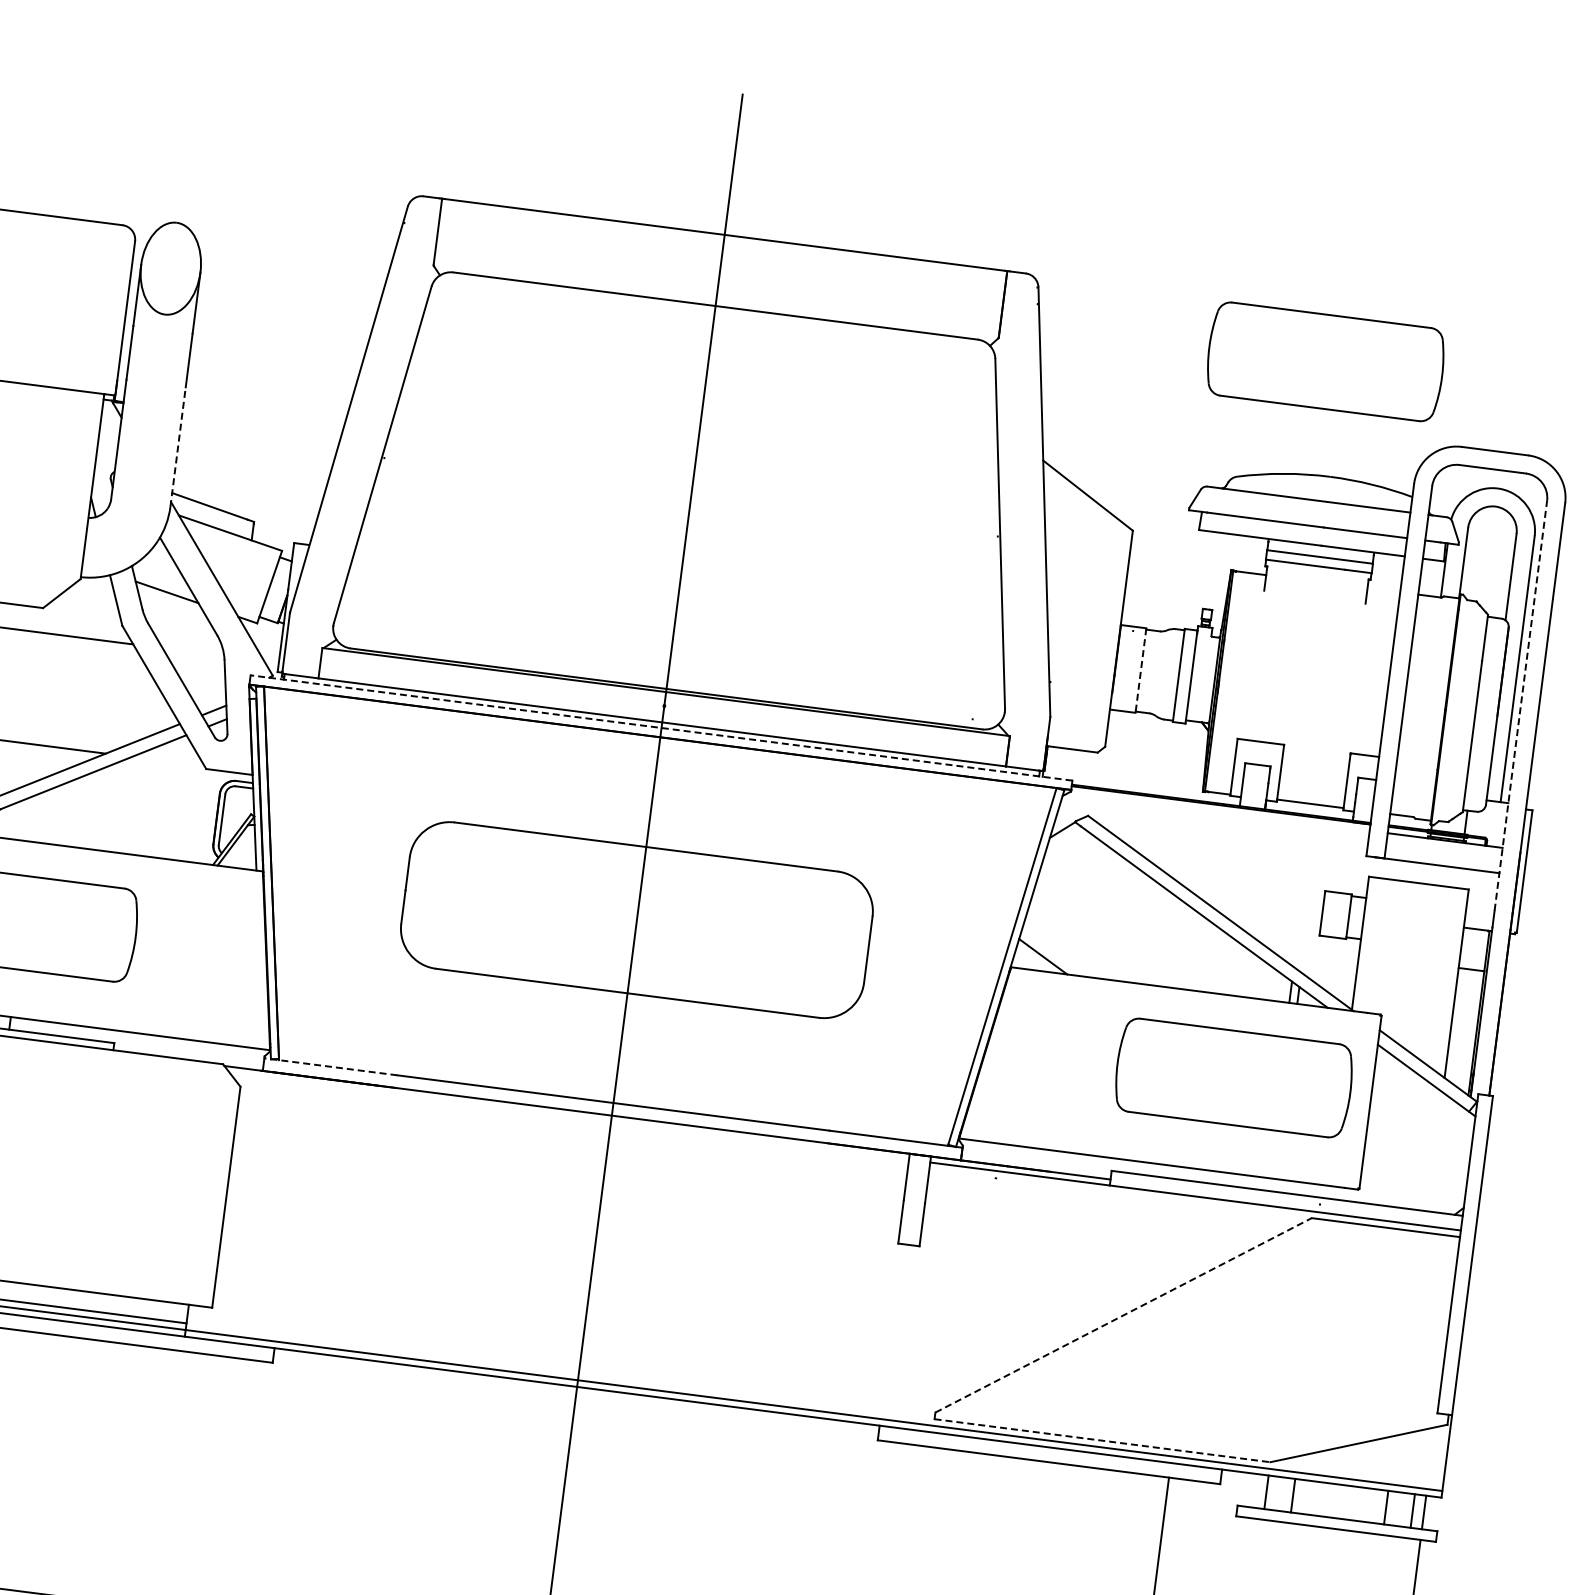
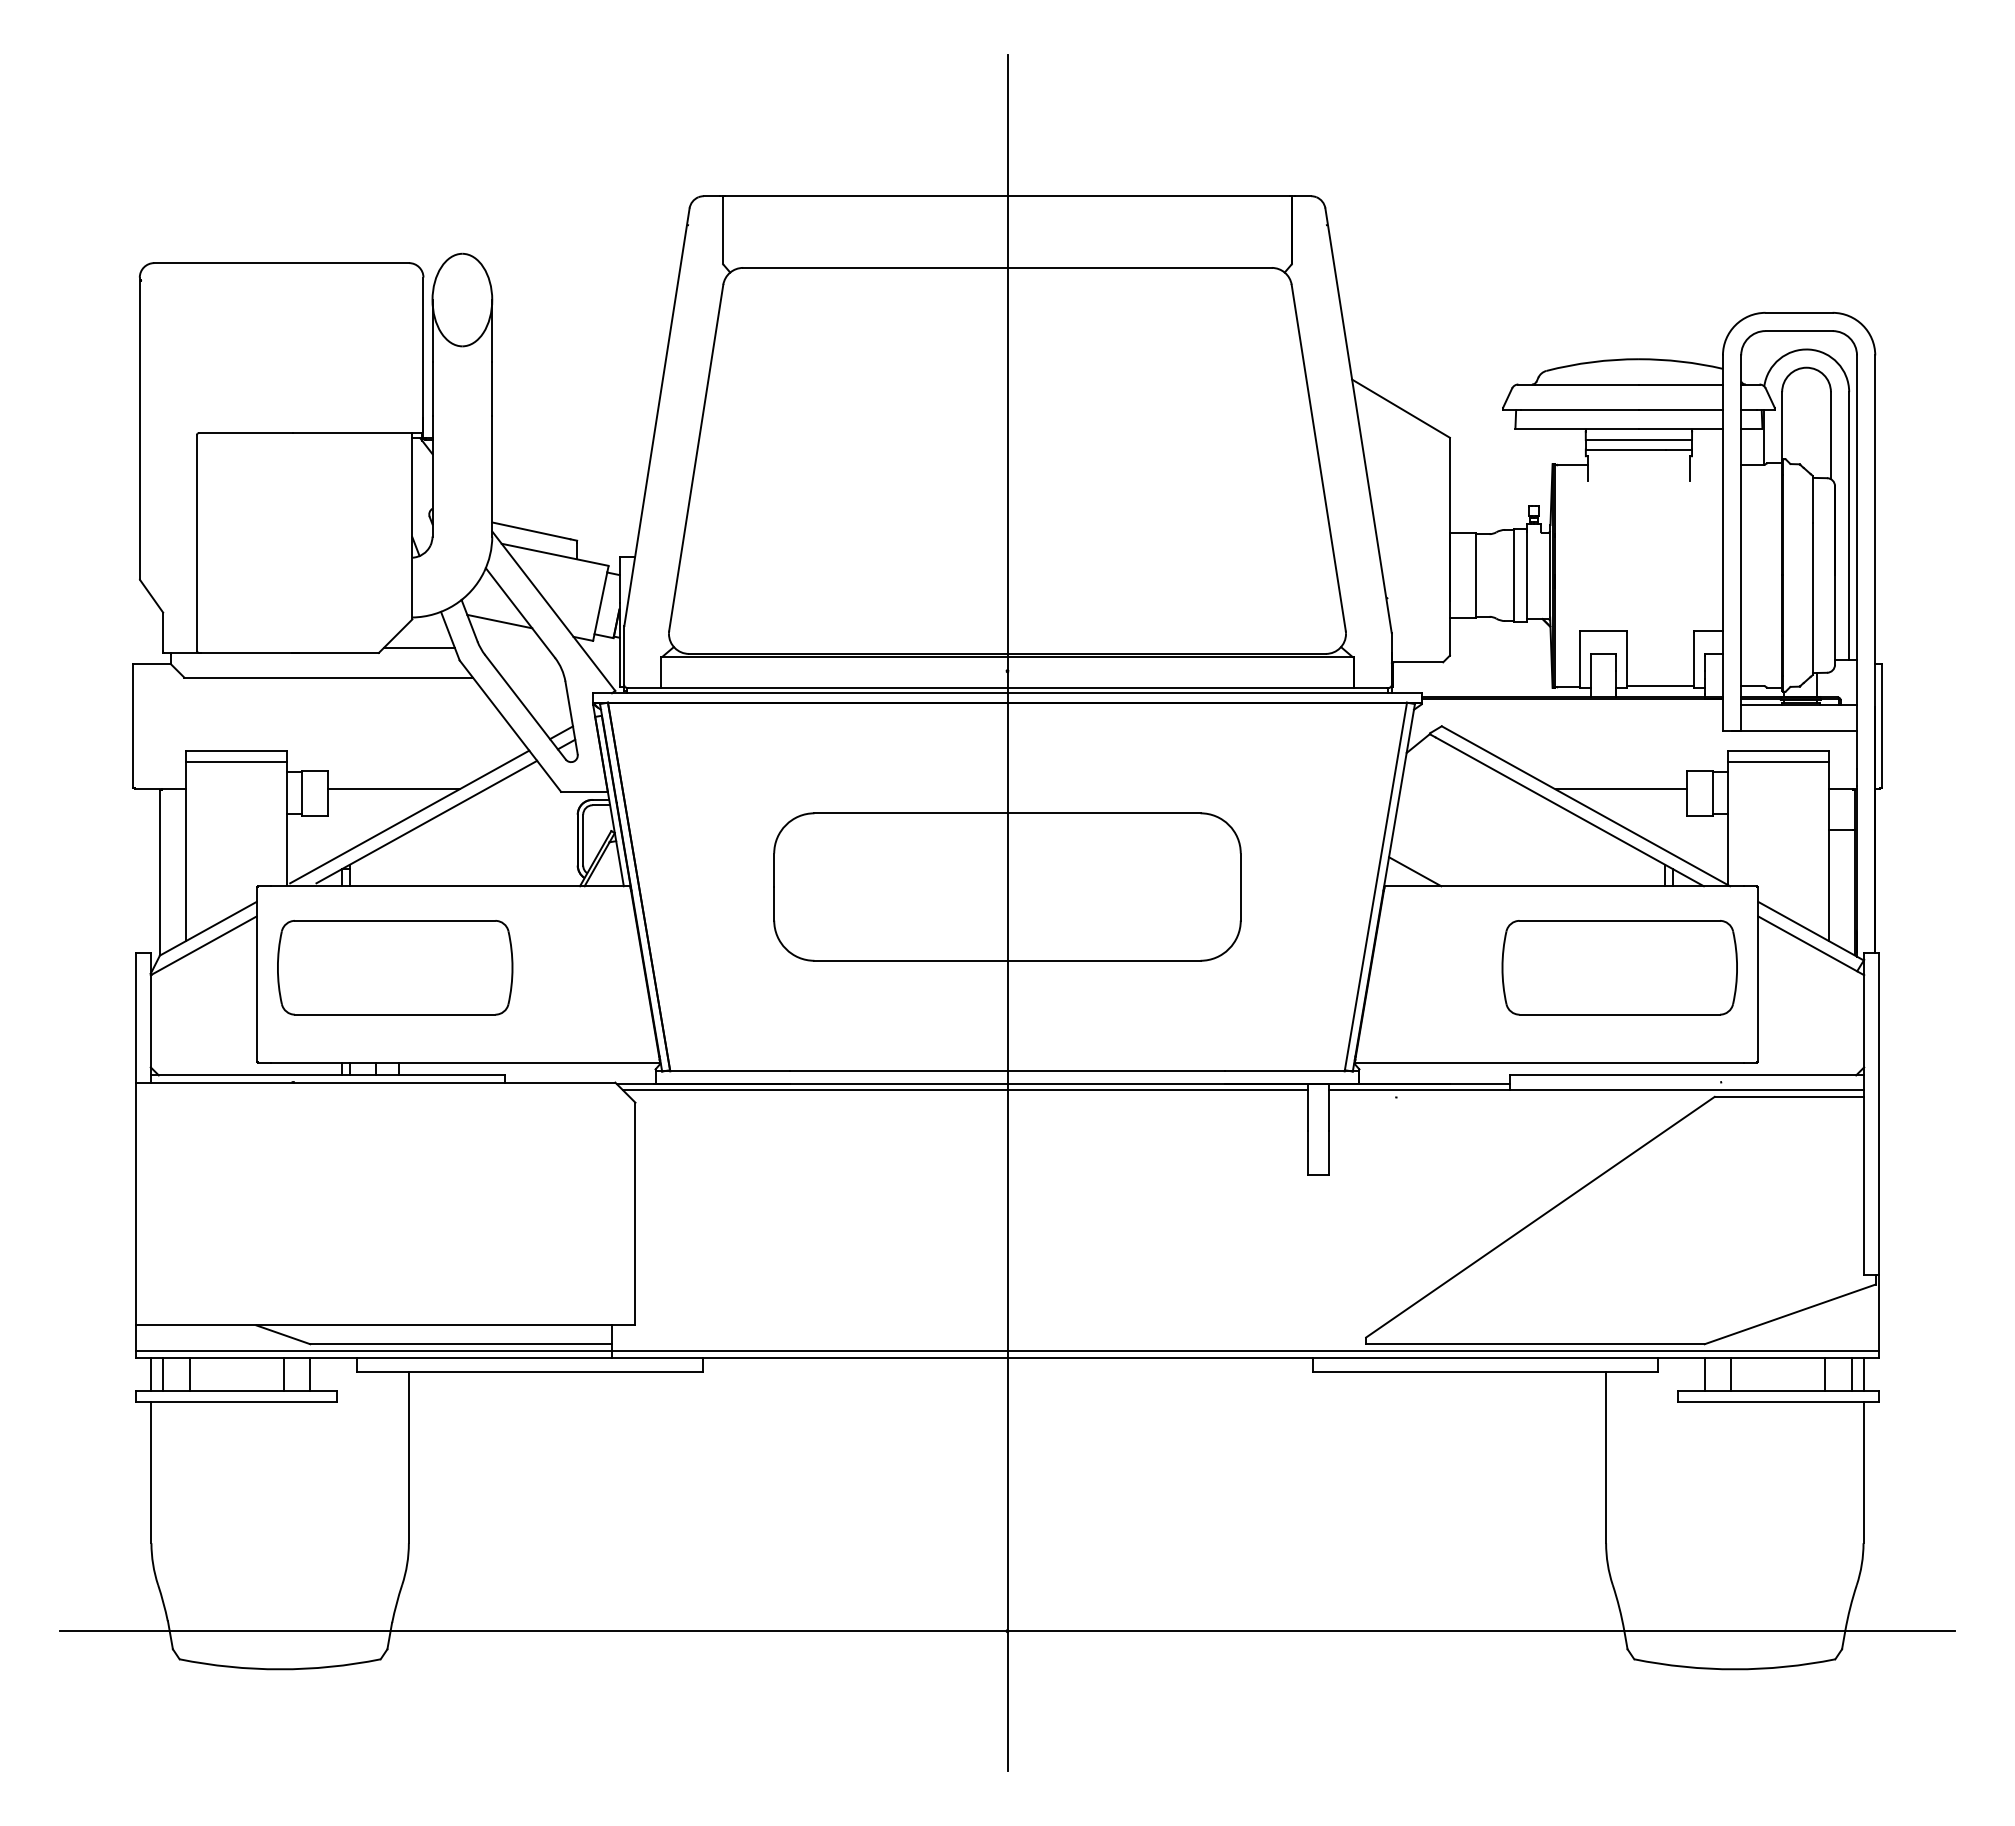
part: (1325, 361) -> (1619, 245), removed
line: (178, 446) -> (492, 475), dashed -> solid
line: (84, 607) -> (419, 647), added
line: (1140, 670) -> (1475, 575), dashed -> solid
line: (1521, 706) -> (1857, 562), dashed -> solid
line: (660, 728) -> (1006, 693), dashed -> solid
line: (1417, 894) -> (1778, 762), added
line: (1257, 901) -> (1620, 789), added
line: (330, 1066) -> (722, 1071), dashed -> solid
line: (568, 1116) -> (964, 1090), added
line: (1123, 1315) -> (1540, 1217), dashed -> solid
line: (1102, 1440) -> (1535, 1344), dashed -> solid

